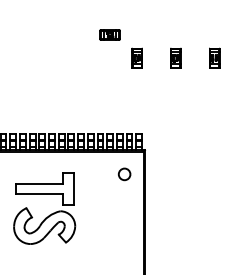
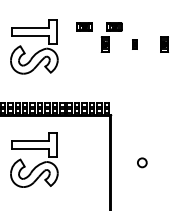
part: (148, 34) -> (113, 26), added
part: (175, 57) -> (134, 44), size x0.6
part: (49, 66) -> (38, 51), added
circle: (124, 174) -> (142, 162), moved

